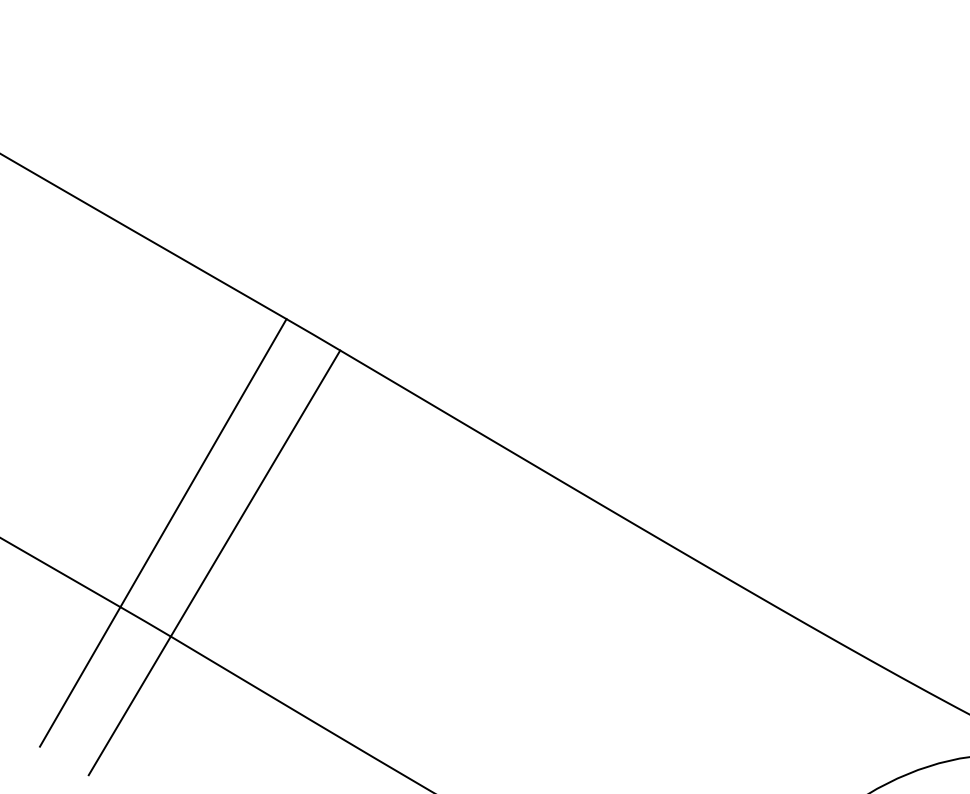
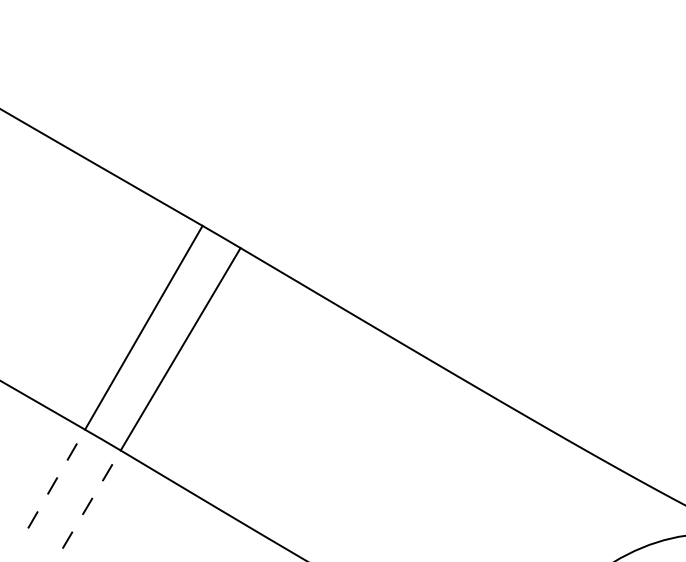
line: (80, 676) -> (56, 478), solid -> dashed
line: (129, 705) -> (91, 499), solid -> dashed

